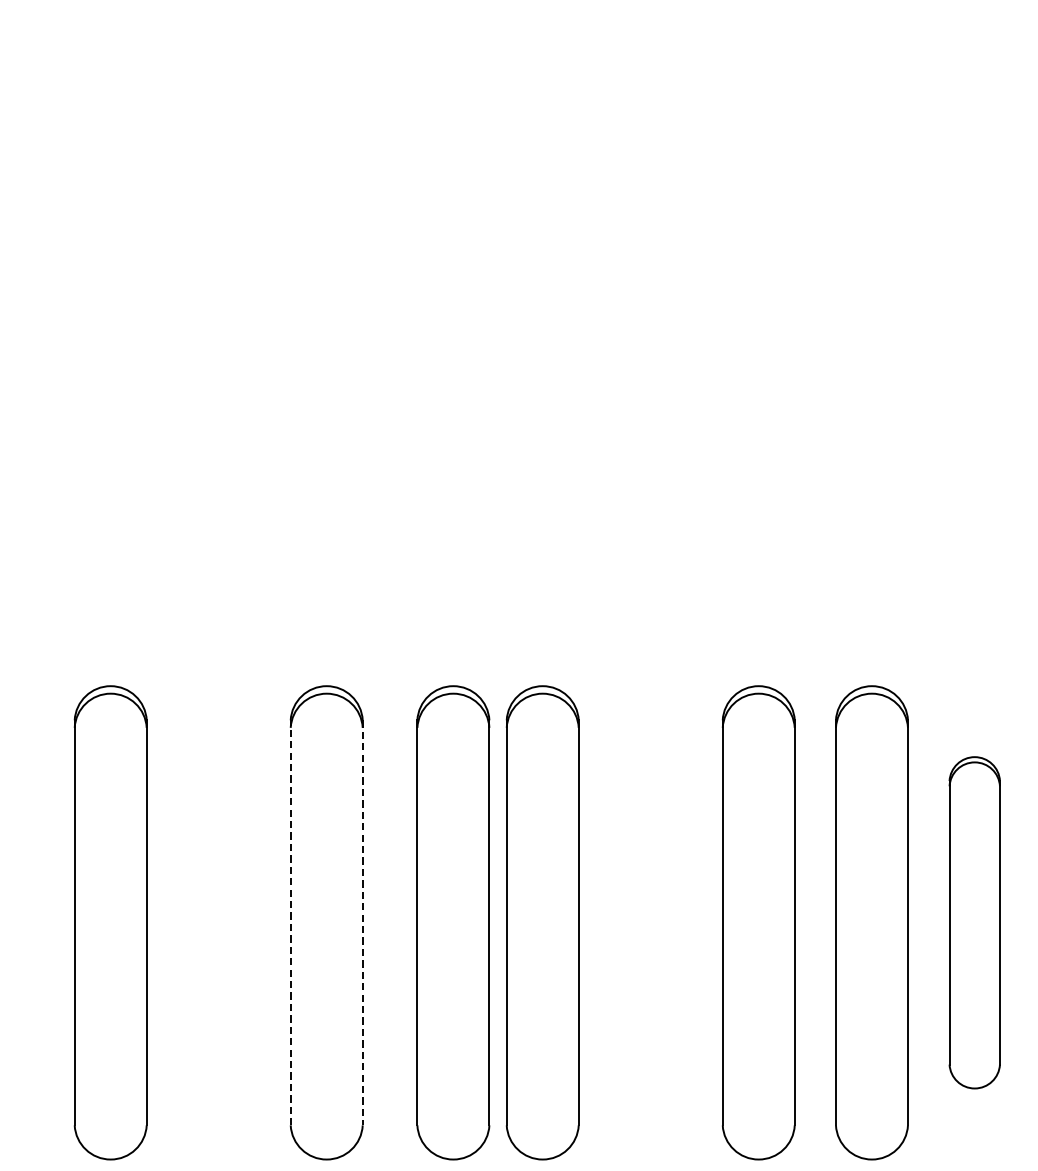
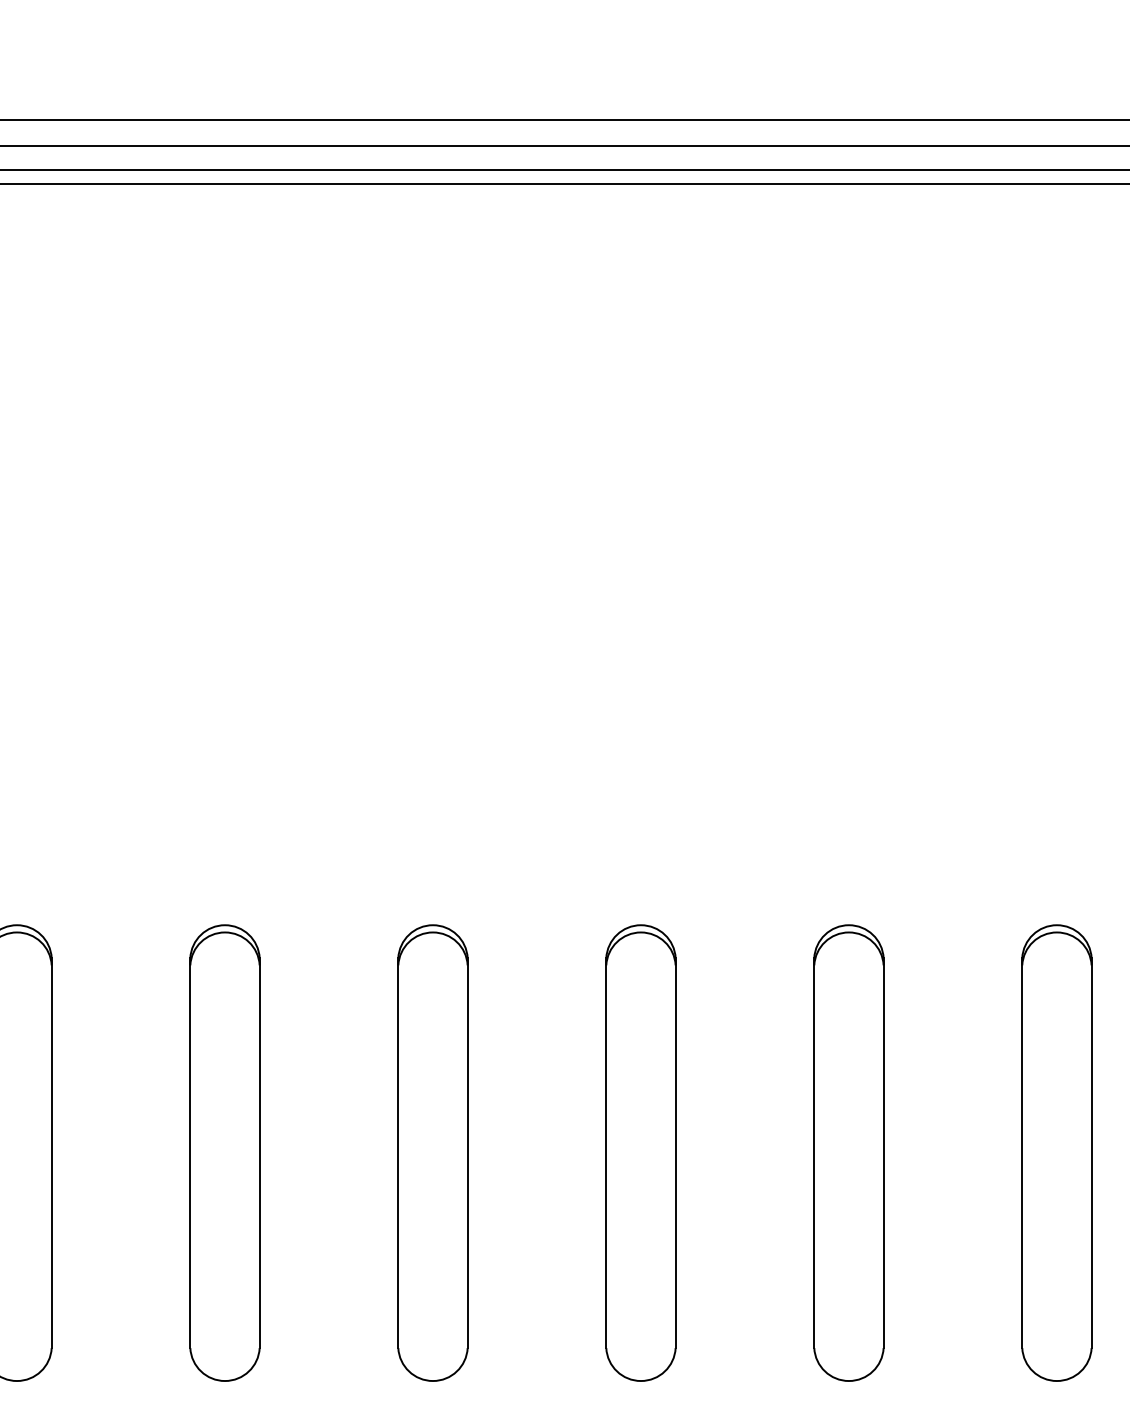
part: (452, 922) -> (346, 1152), removed
part: (871, 922) -> (749, 1152), removed
part: (974, 922) -> (848, 1152), size x1.43
line: (290, 923) -> (190, 1153), dashed -> solid
line: (362, 923) -> (259, 1153), dashed -> solid

